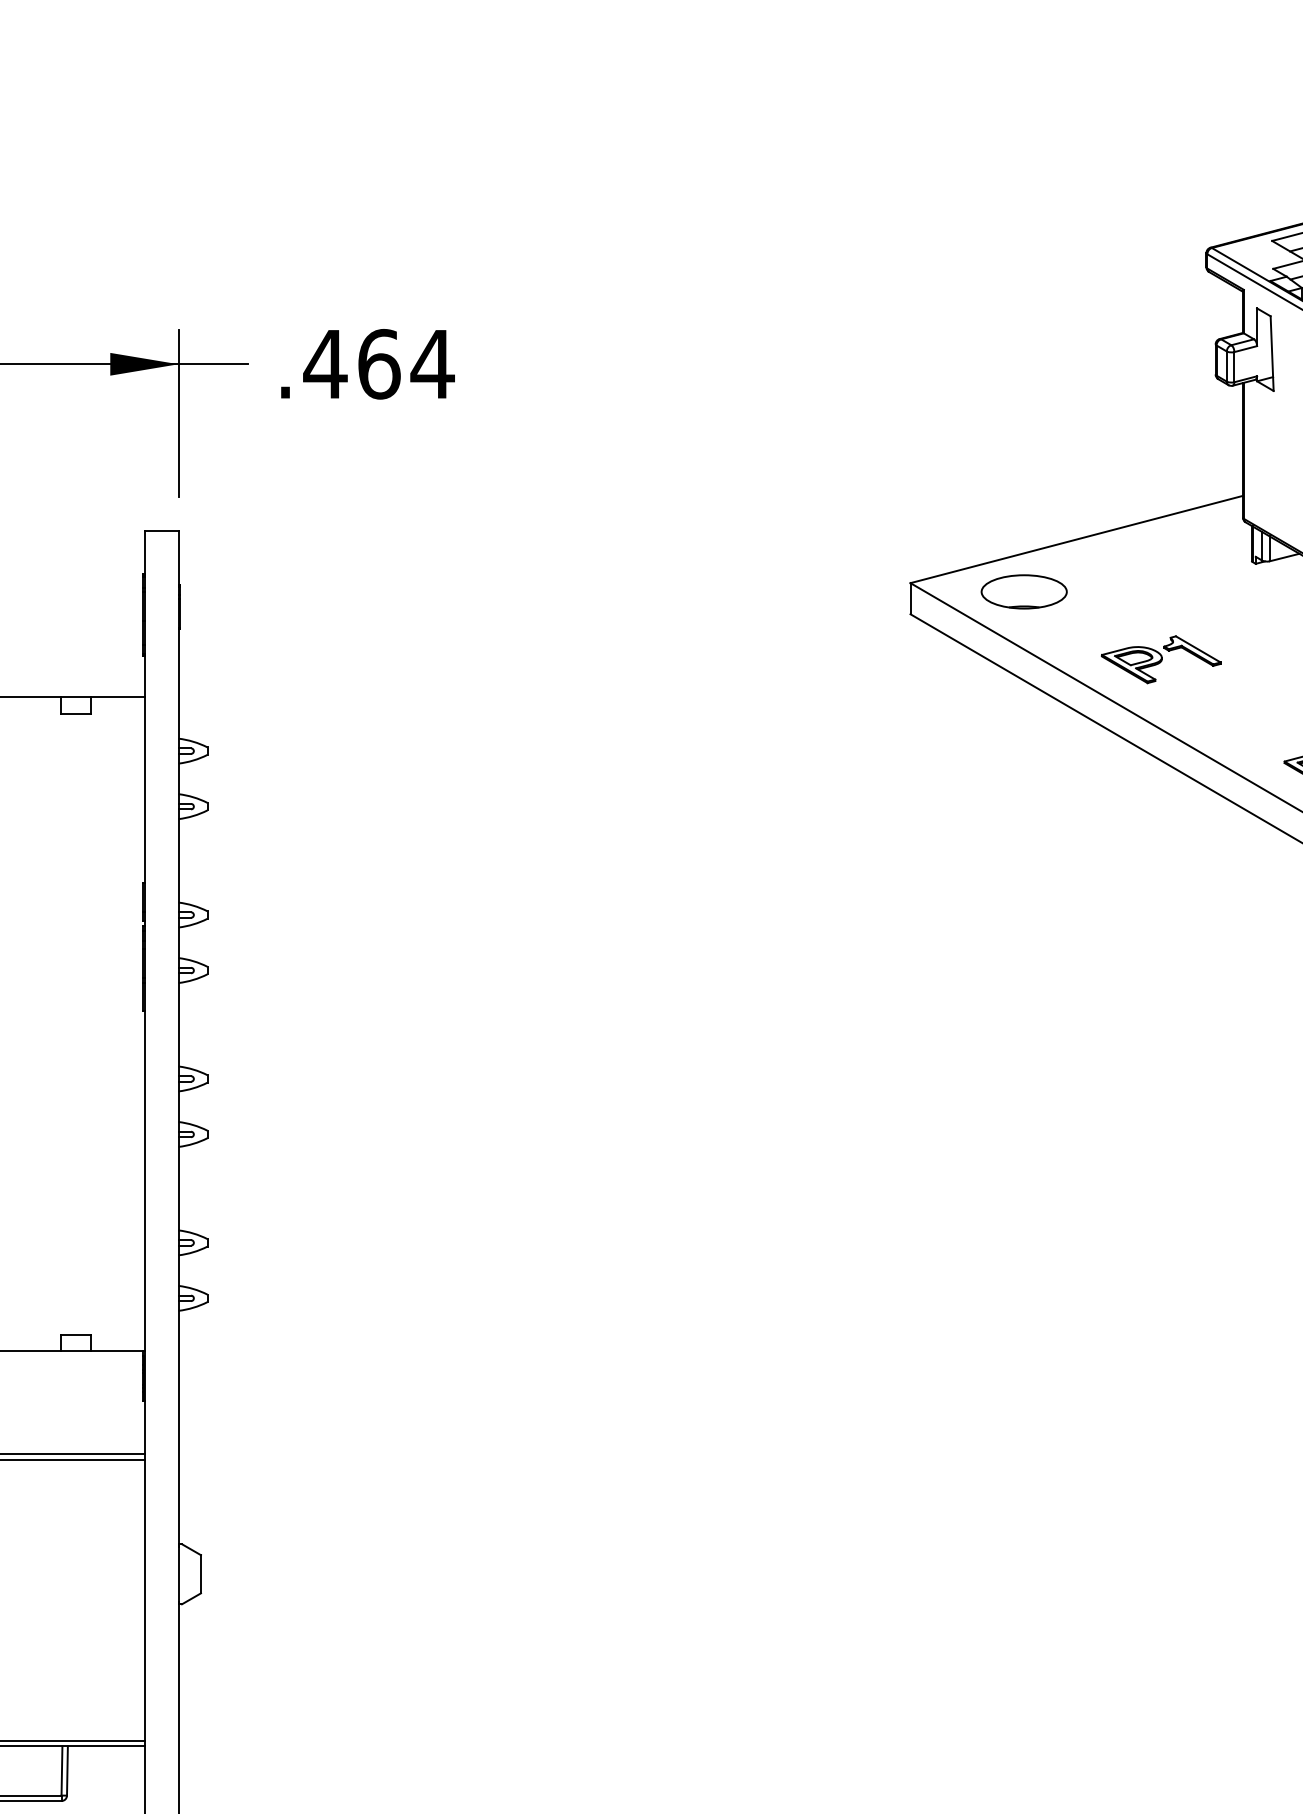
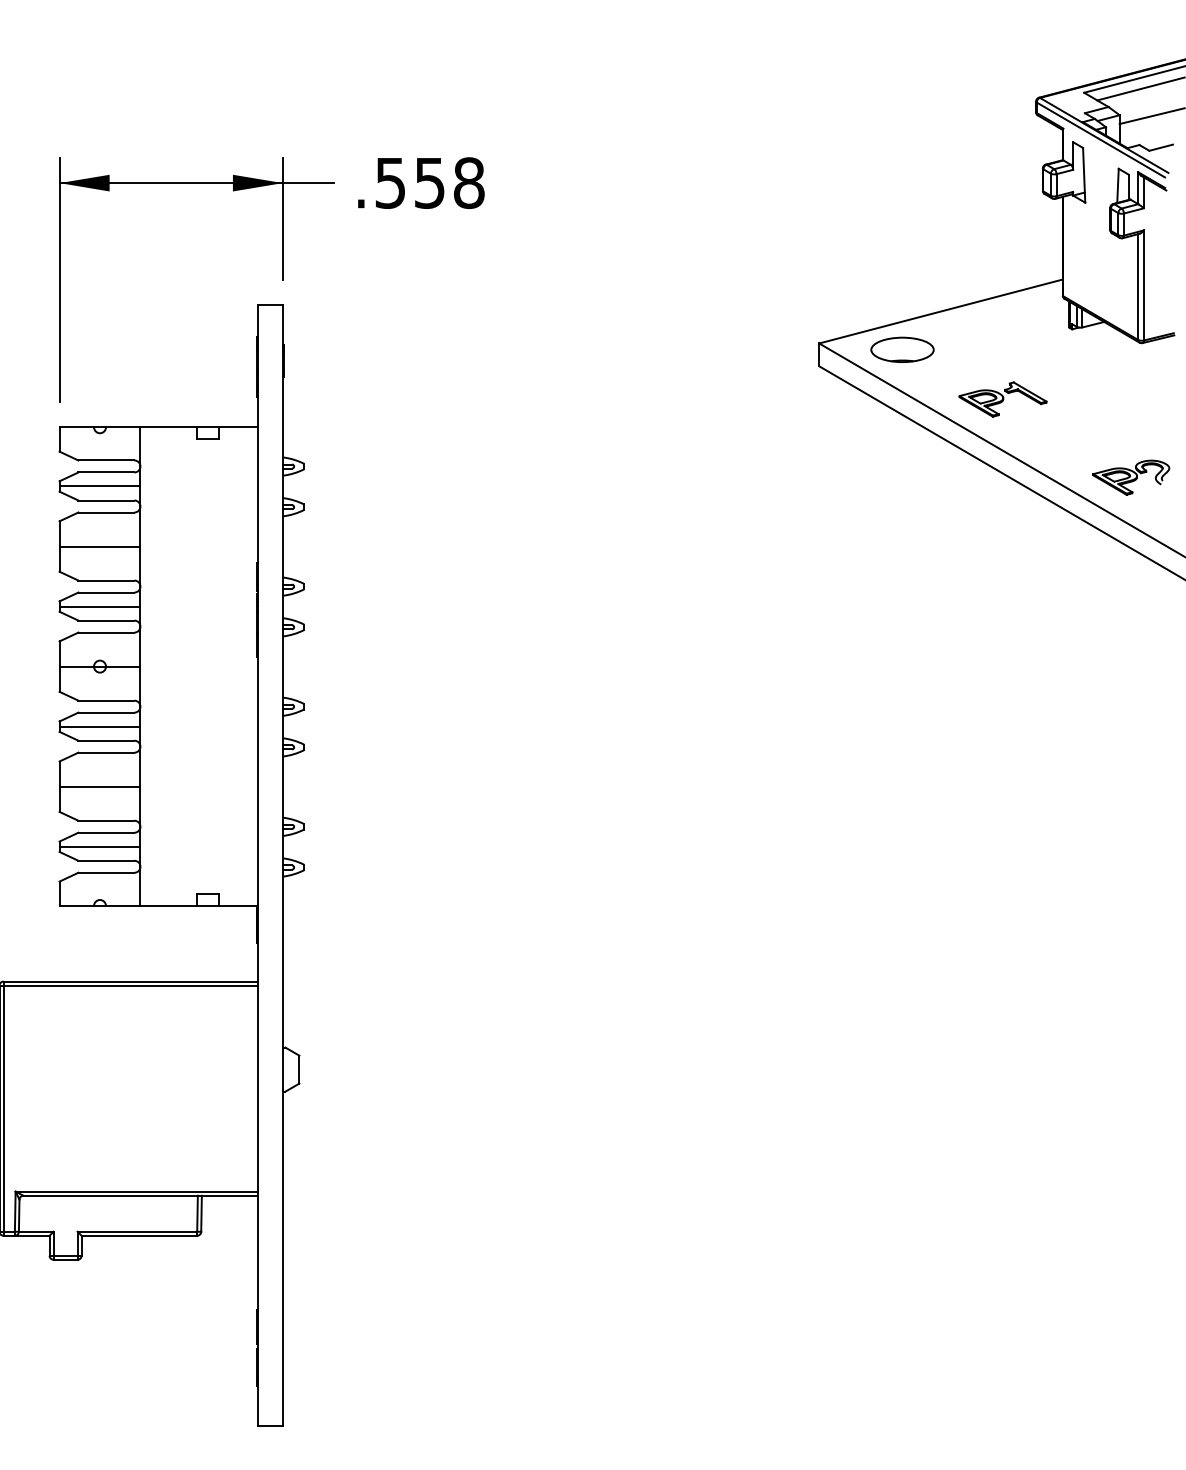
text: (378, 363) -> (429, 182), .464 -> .558

